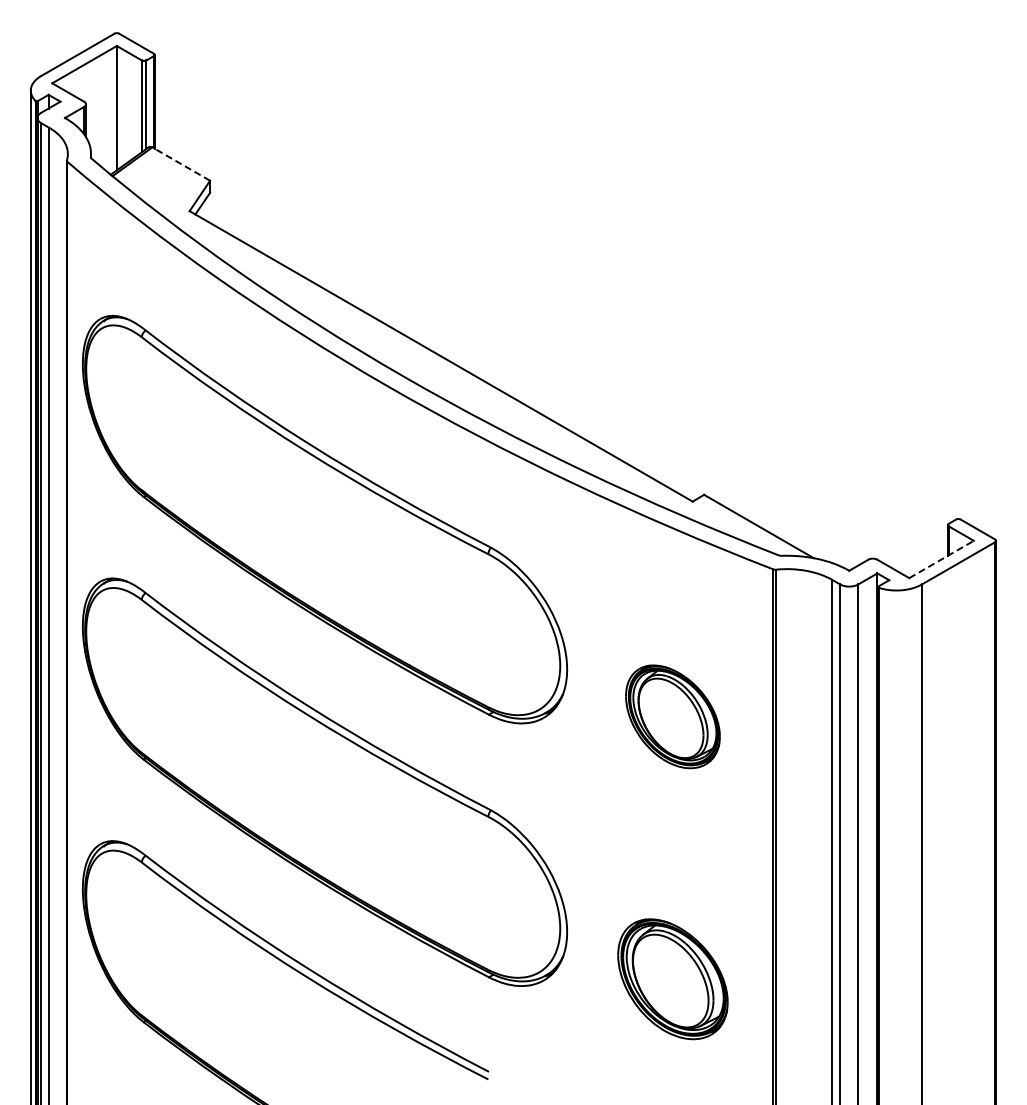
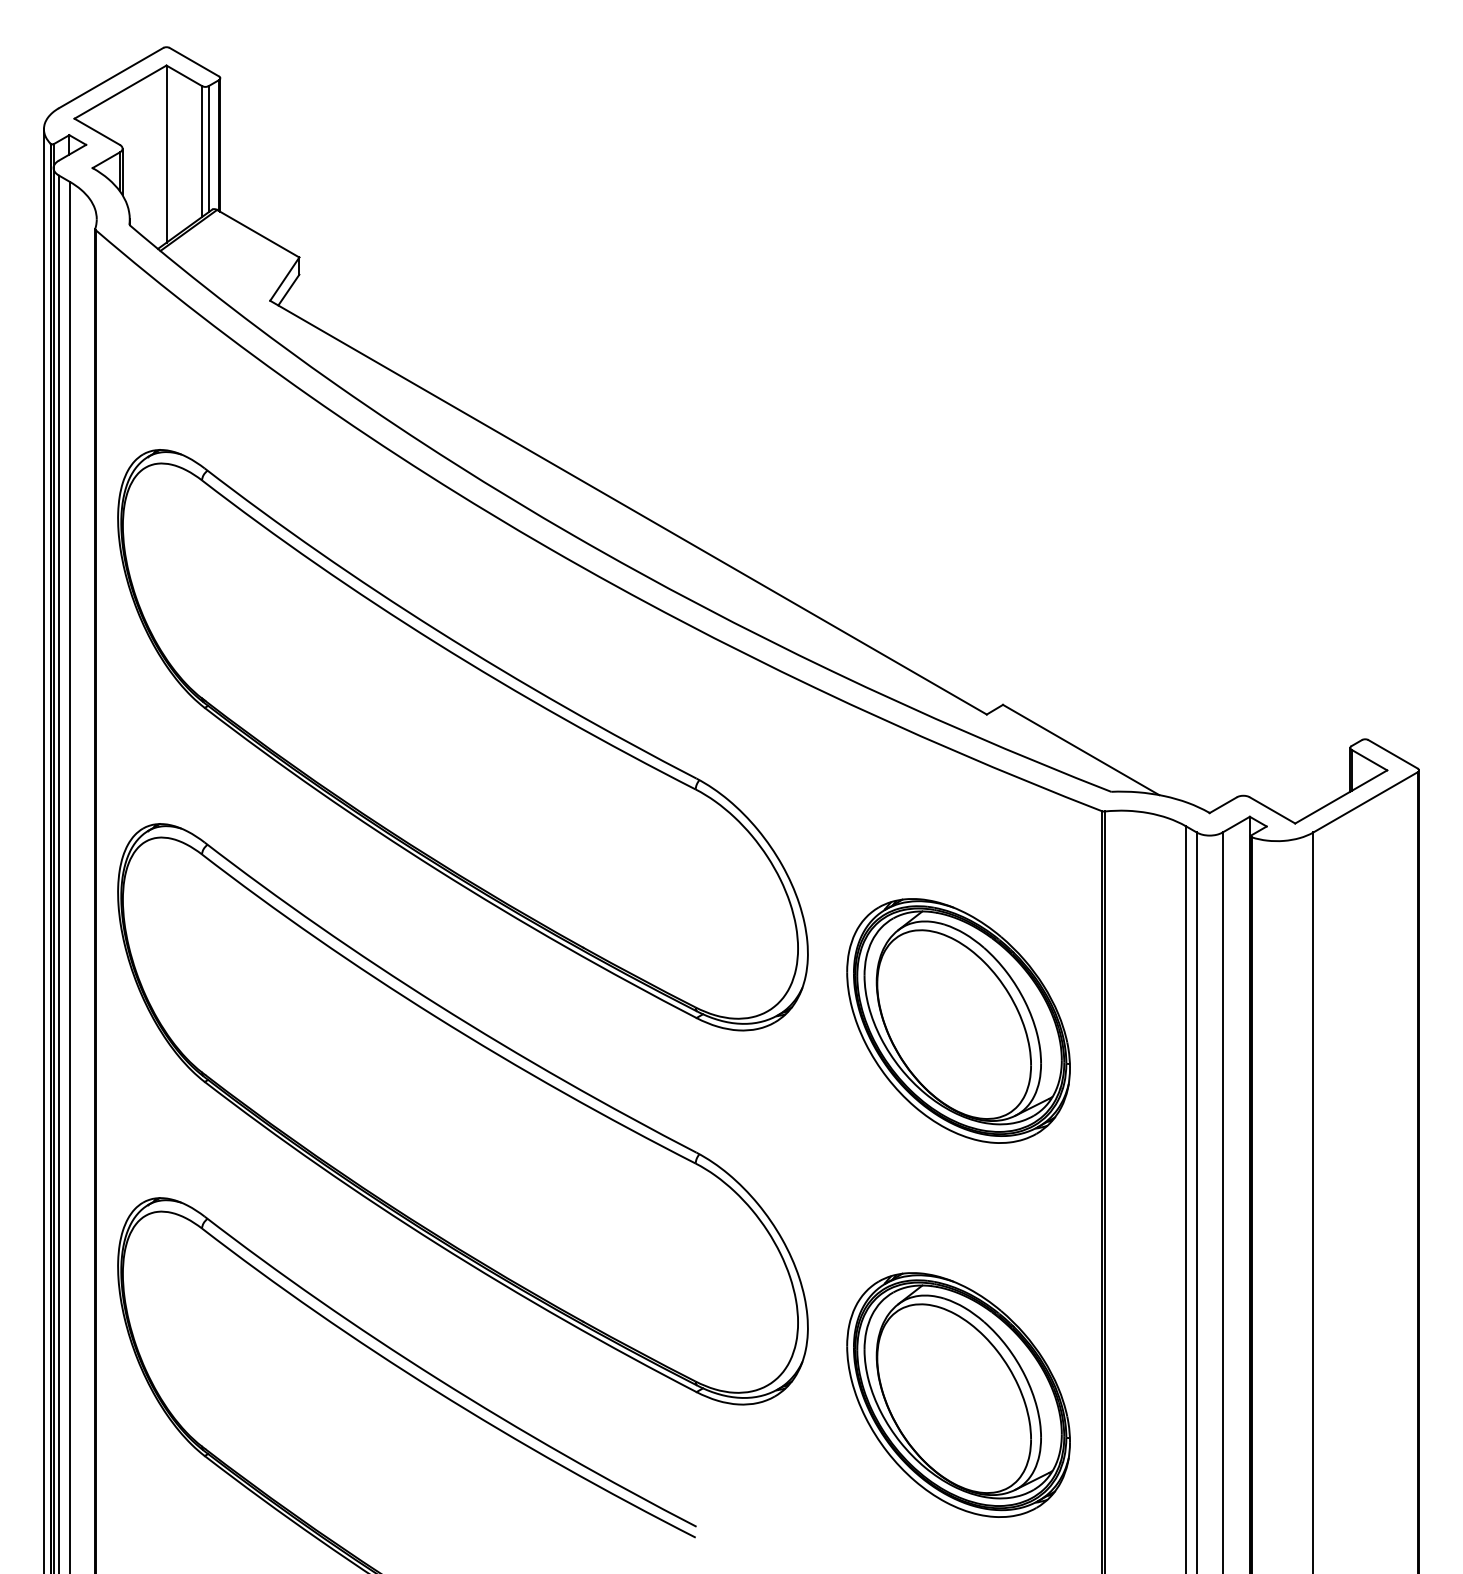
line: (180, 163) -> (257, 232), dashed -> solid
line: (942, 559) -> (1342, 796), dashed -> solid
part: (672, 716) -> (957, 1020), size x1.67
part: (672, 978) -> (957, 1393), size x1.43

